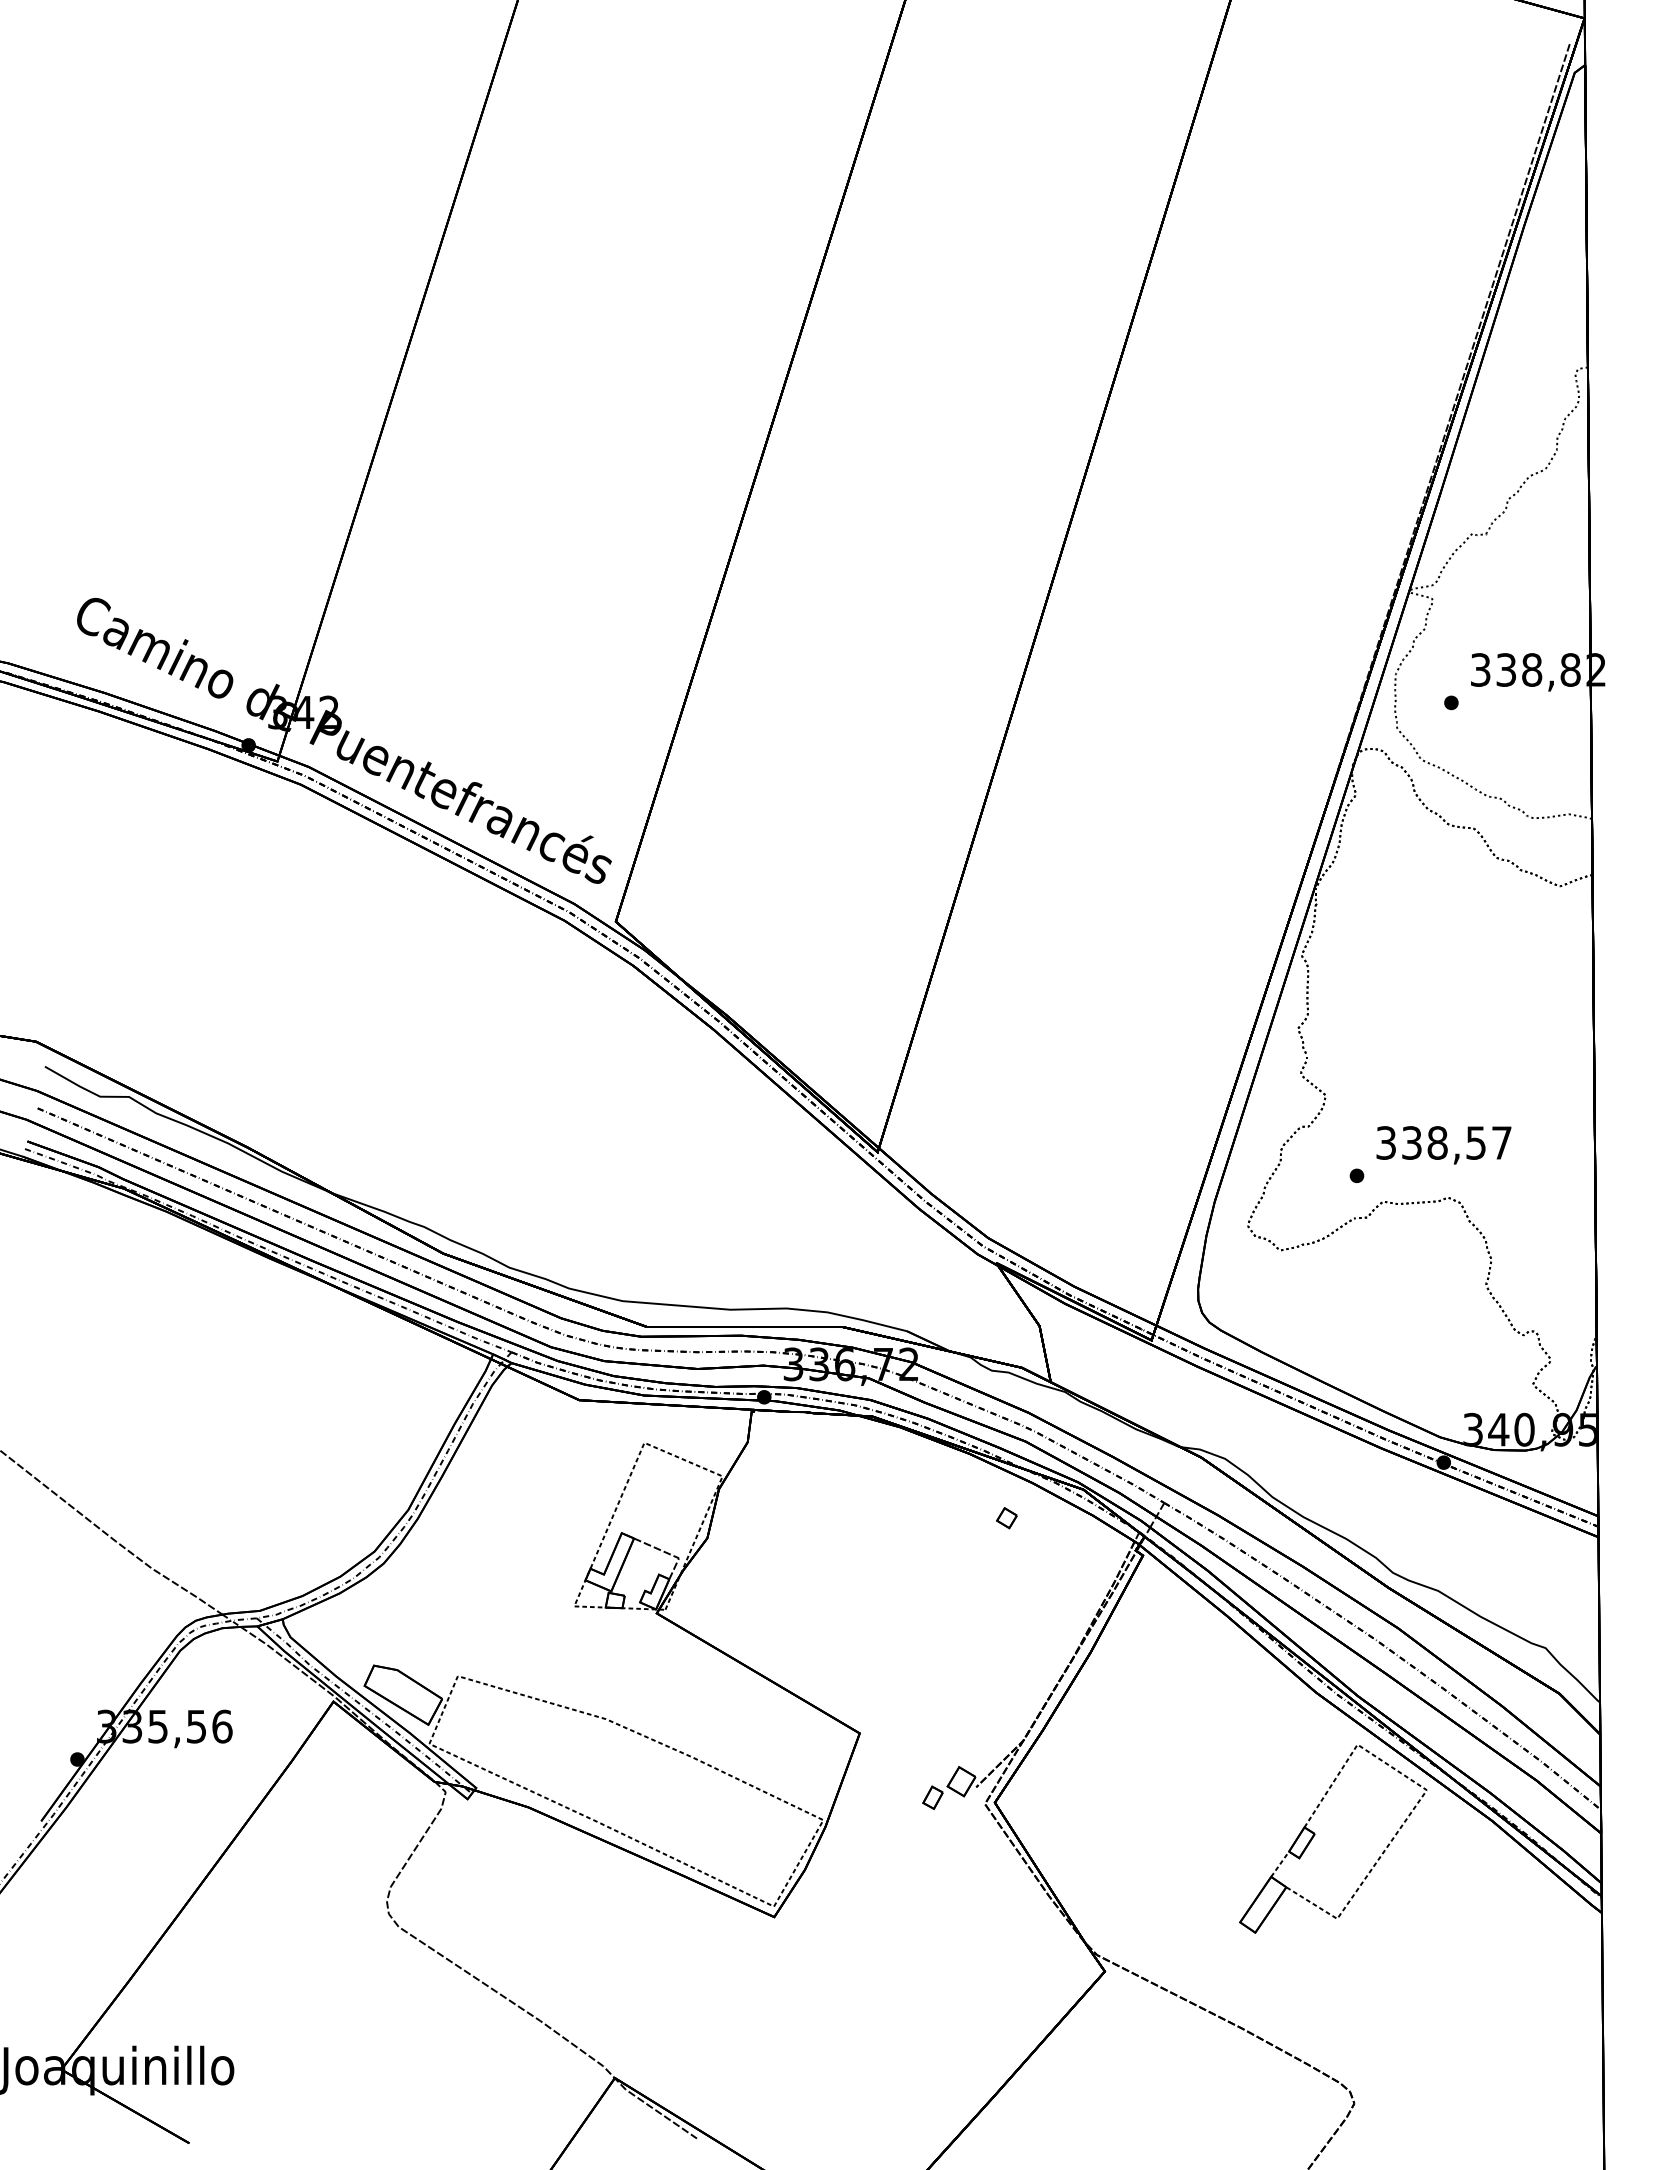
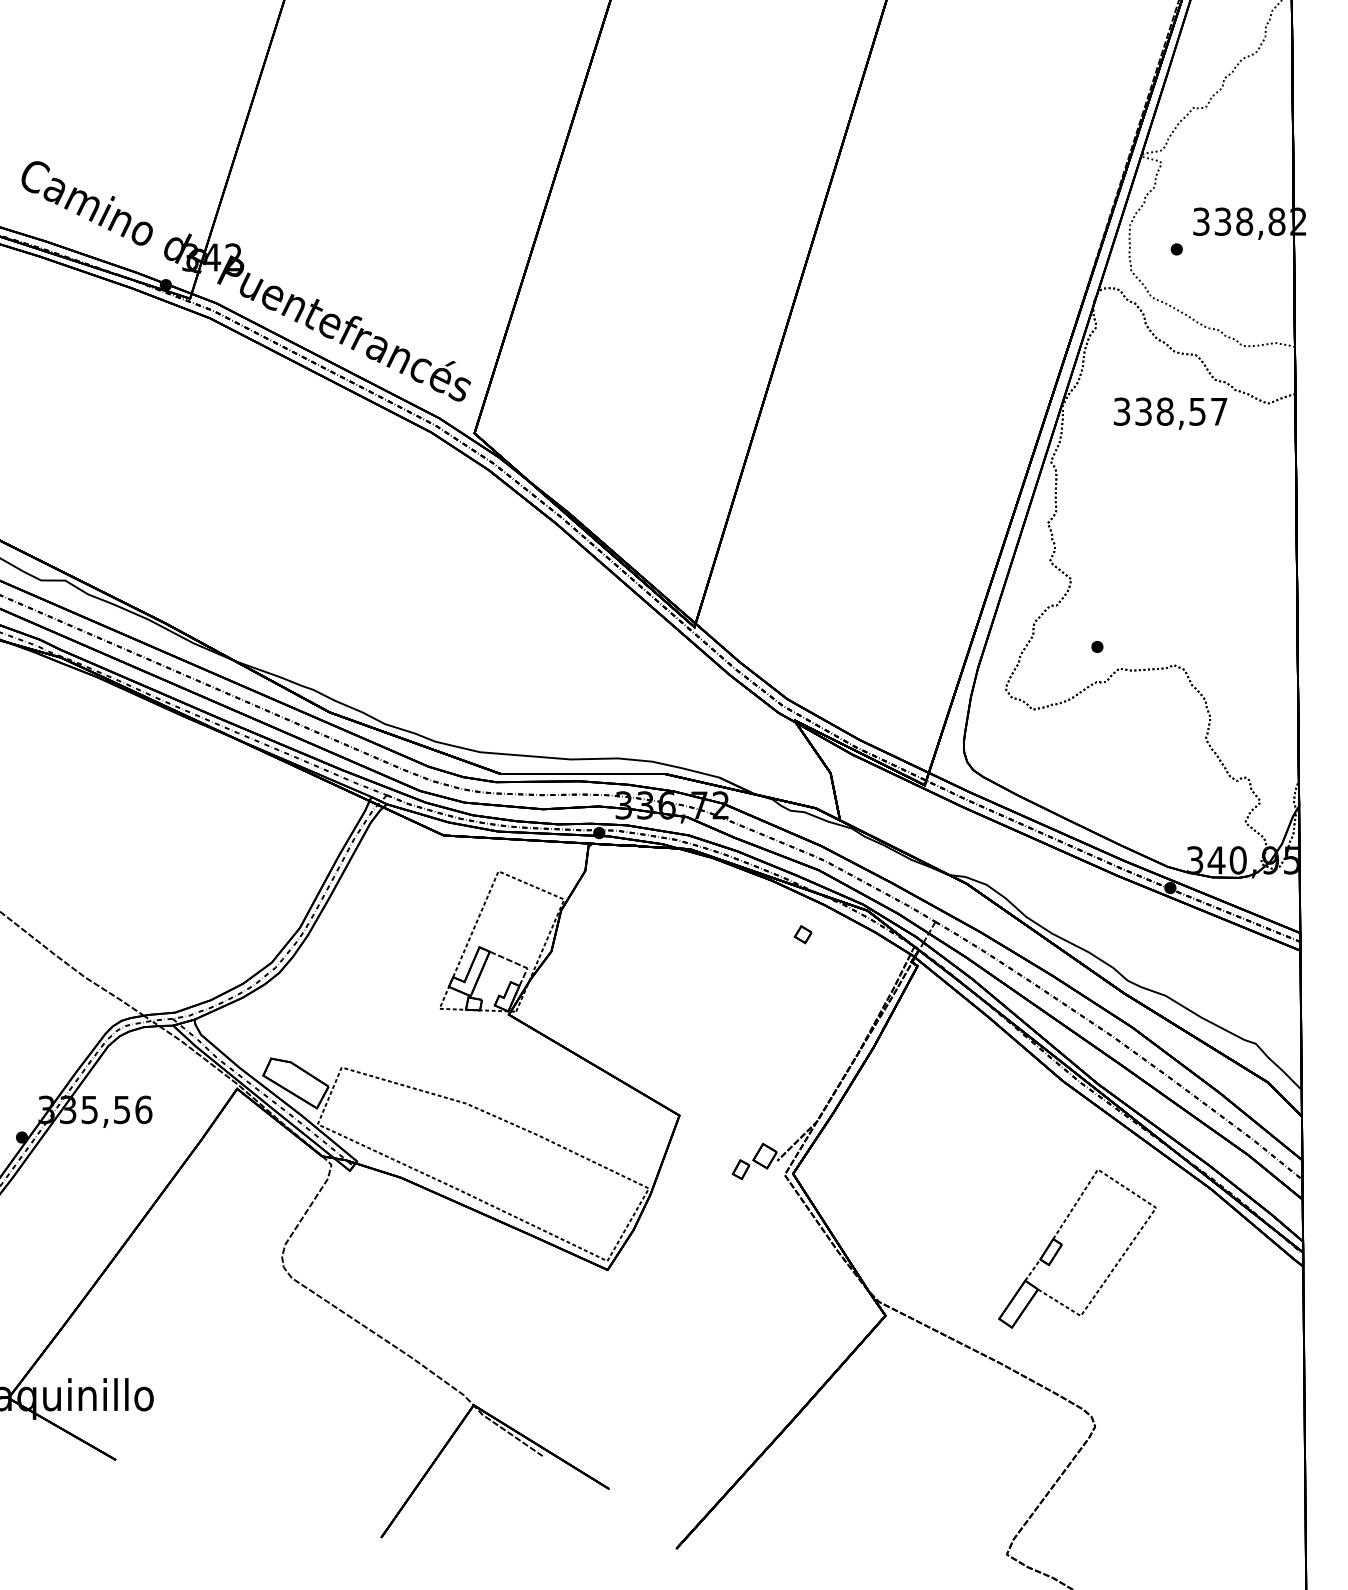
text: (1443, 1145) -> (1170, 413), moved
part: (1315, 1835) -> (1062, 1245), moved

